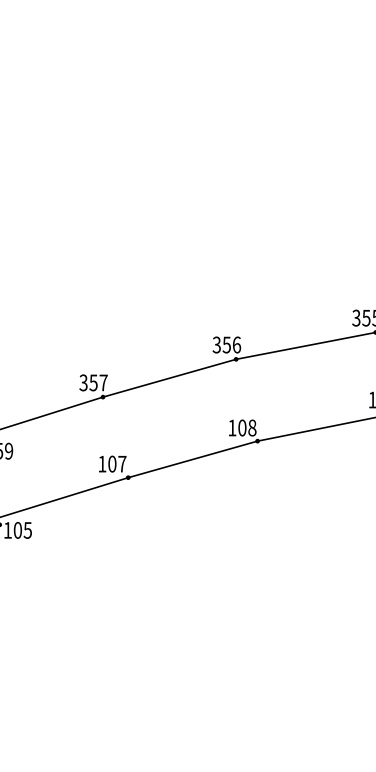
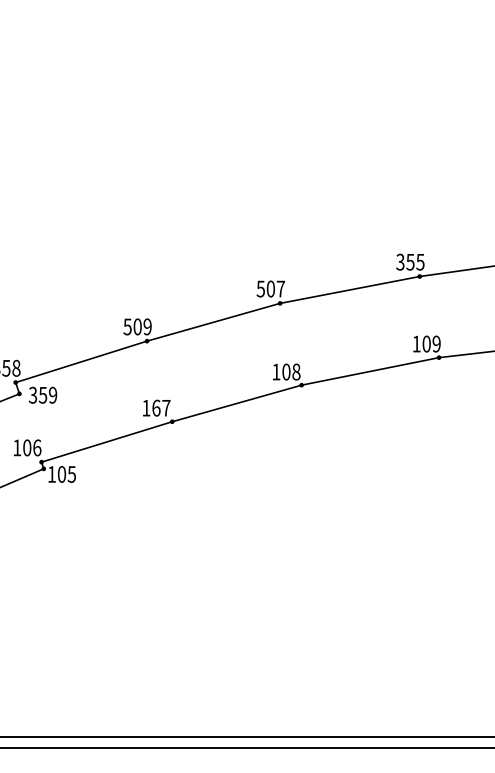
text: (227, 344) -> (271, 288), 356 -> 507
text: (93, 382) -> (137, 326), 357 -> 509
text: (112, 463) -> (156, 407), 107 -> 167

